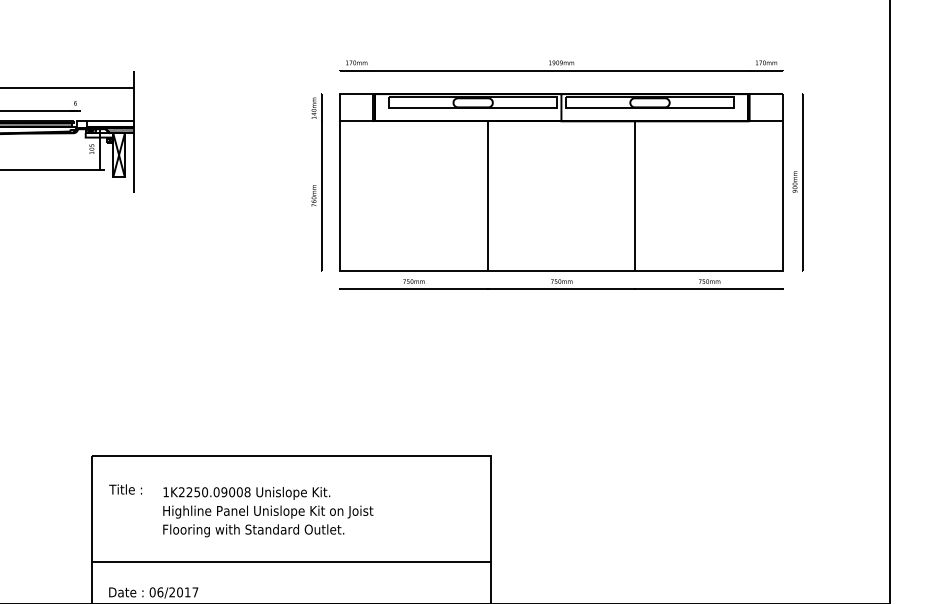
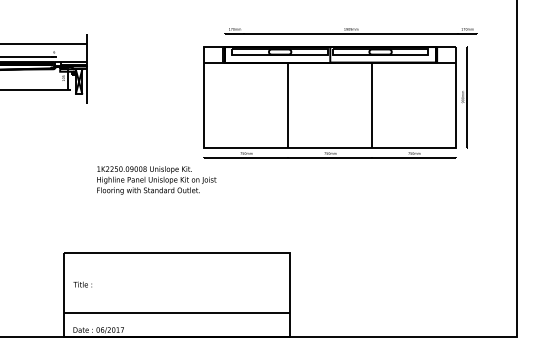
part: (560, 66) -> (350, 31), moved
part: (317, 182) -> (191, 97), removed
text: (125, 489) -> (82, 284), moved
text: (267, 512) -> (156, 180), moved

